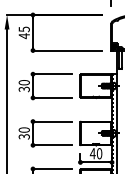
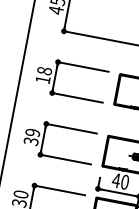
text: (23, 86) -> (42, 75), 30 -> 18
text: (24, 129) -> (33, 132), 30 -> 39

